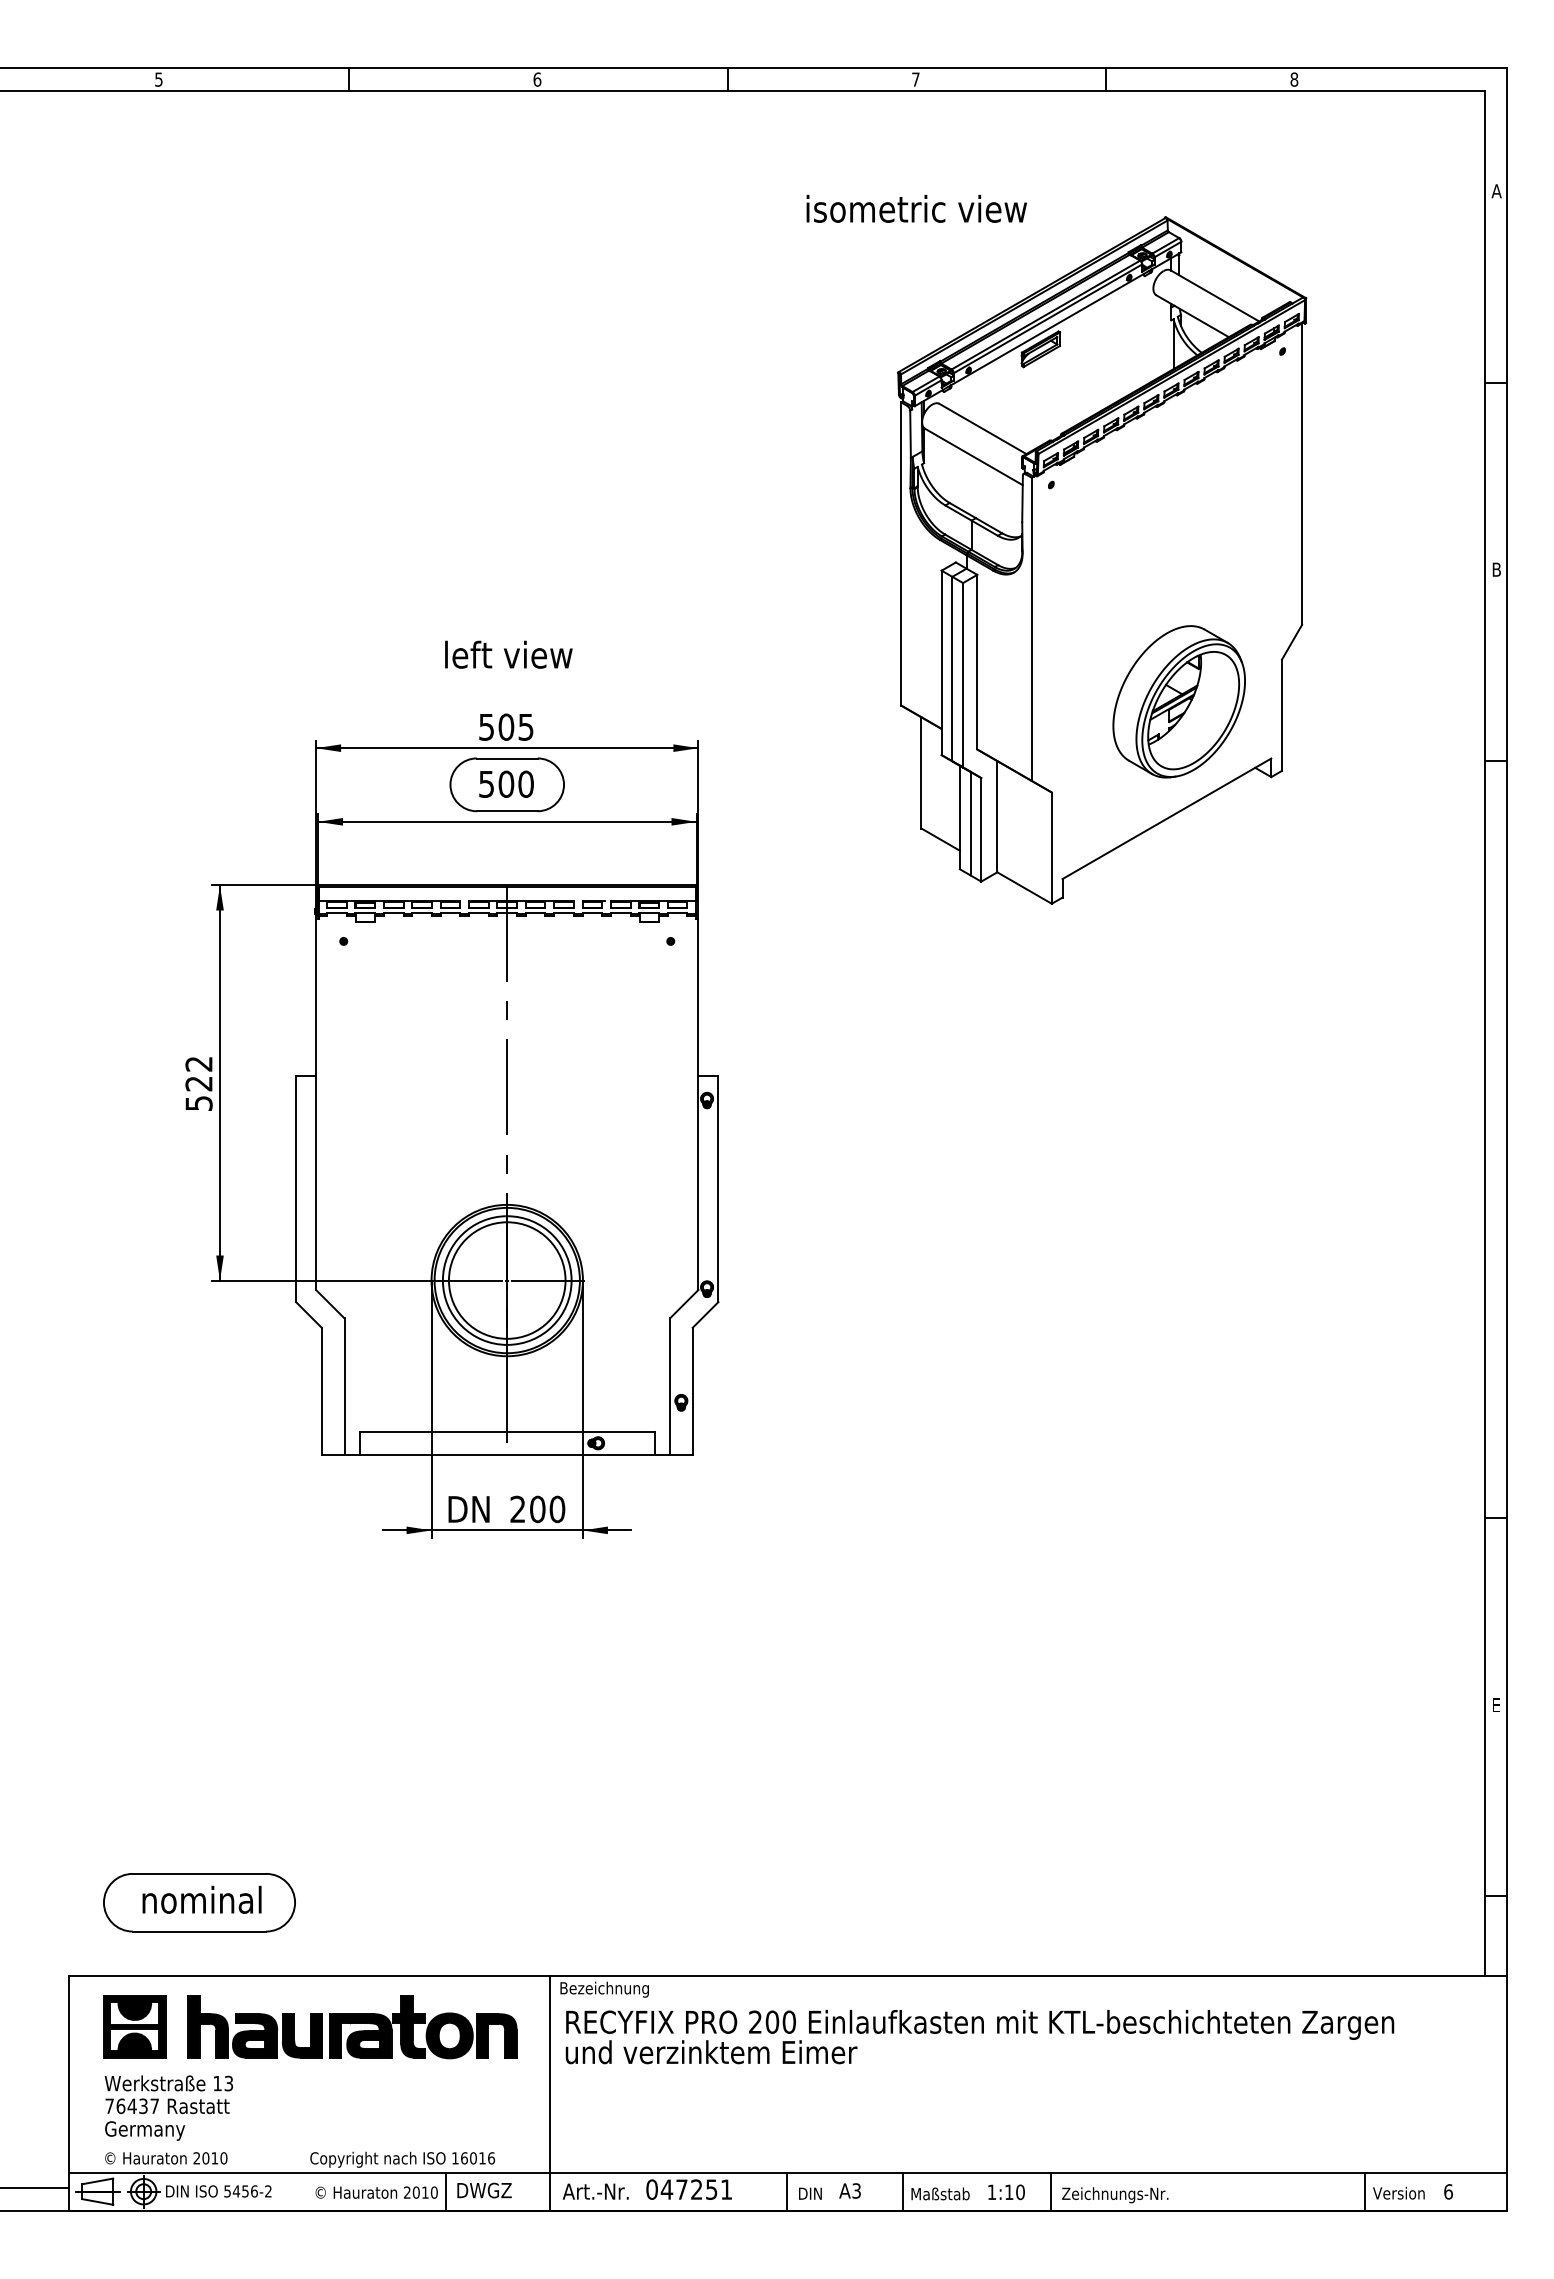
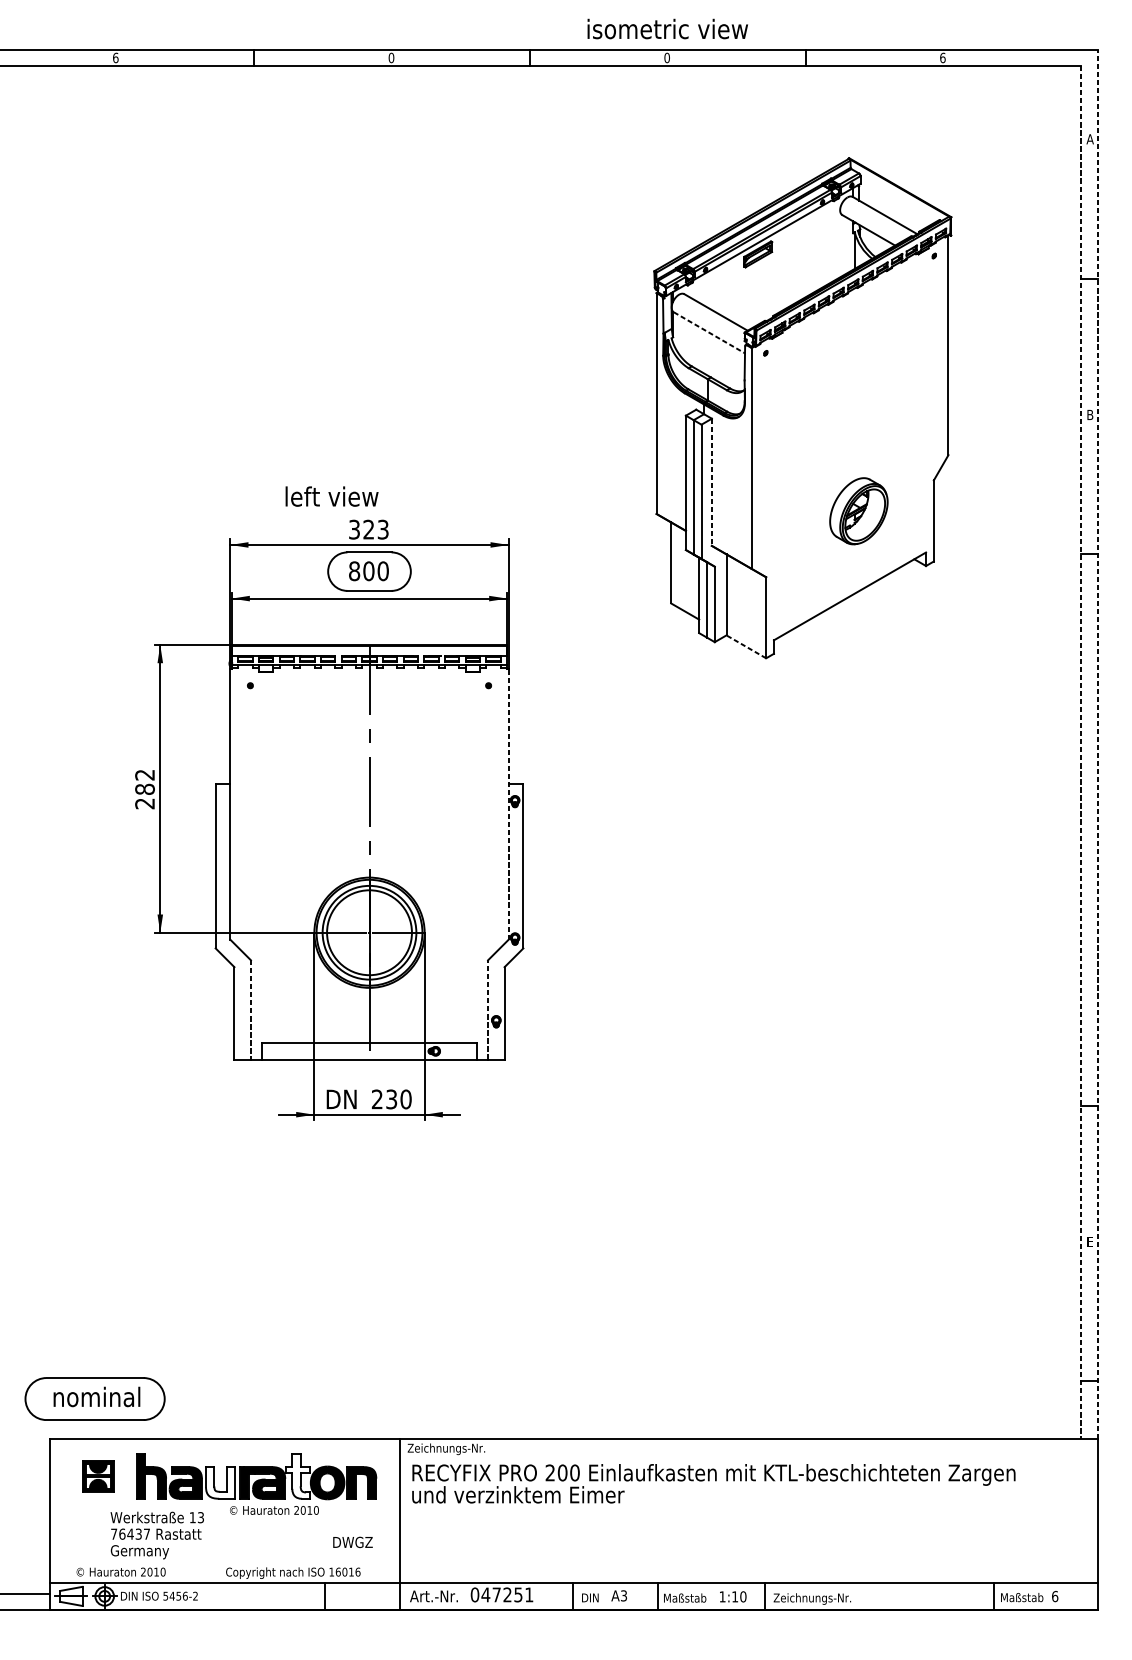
text: (158, 79) -> (115, 57), 5 -> 6
text: (537, 79) -> (391, 57), 6 -> 0
text: (915, 79) -> (666, 57), 7 -> 0
text: (1294, 79) -> (942, 57), 8 -> 6
text: (916, 208) -> (667, 28), moved
line: (974, 457) -> (709, 333), solid -> dashed
text: (508, 654) -> (331, 496), moved
line: (977, 662) -> (712, 482), solid -> dashed
part: (1178, 701) -> (858, 510), size x0.6
text: (506, 726) -> (368, 529), 505 -> 323
text: (486, 783) -> (354, 570), 500 -> 800
line: (1024, 887) -> (746, 646), solid -> dashed
line: (1507, 1022) -> (1098, 744), solid -> dashed
line: (1484, 1034) -> (1081, 753), solid -> dashed
text: (198, 1093) -> (144, 796), 522 -> 282
line: (698, 1104) -> (508, 804), solid -> dashed
line: (670, 1386) -> (488, 1009), solid -> dashed
line: (344, 1387) -> (250, 1010), solid -> dashed
text: (537, 1509) -> (391, 1099), 200 -> 230
part: (199, 1902) -> (95, 1398), moved
text: (612, 1989) -> (446, 1449), Bezeichnung -> Zeichnungs-Nr.
part: (134, 2026) -> (98, 1476), size x0.7
fill: (408, 2026) -> (297, 1476), removed
fill: (302, 2035) -> (220, 1482), removed
text: (168, 2107) -> (157, 1535), moved
text: (484, 2190) -> (352, 1542), moved
text: (376, 2192) -> (274, 1510), moved
text: (1402, 2192) -> (1021, 1597), Version -> Maßstab

